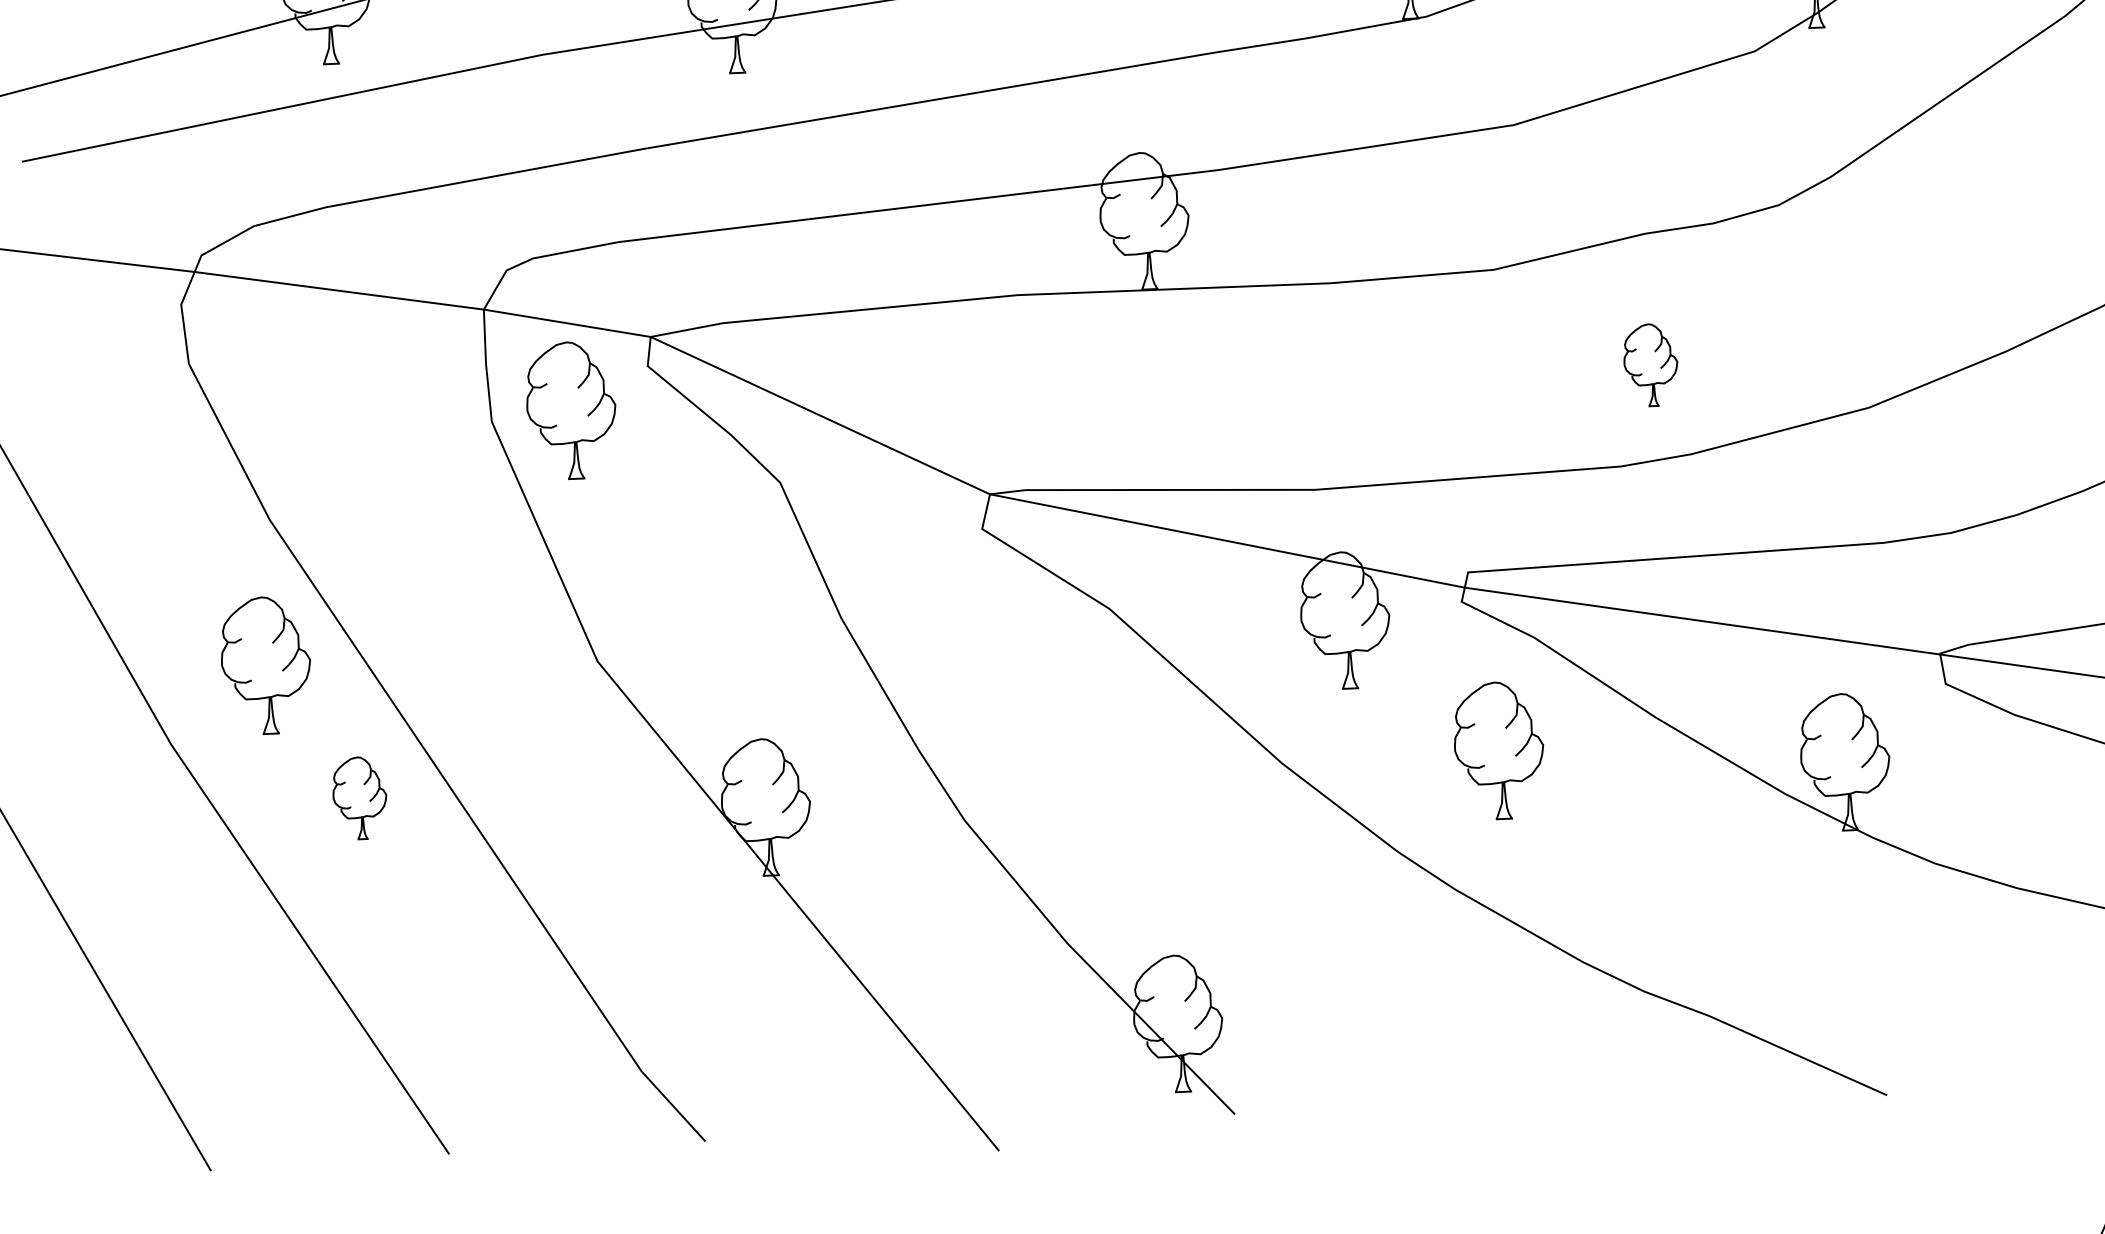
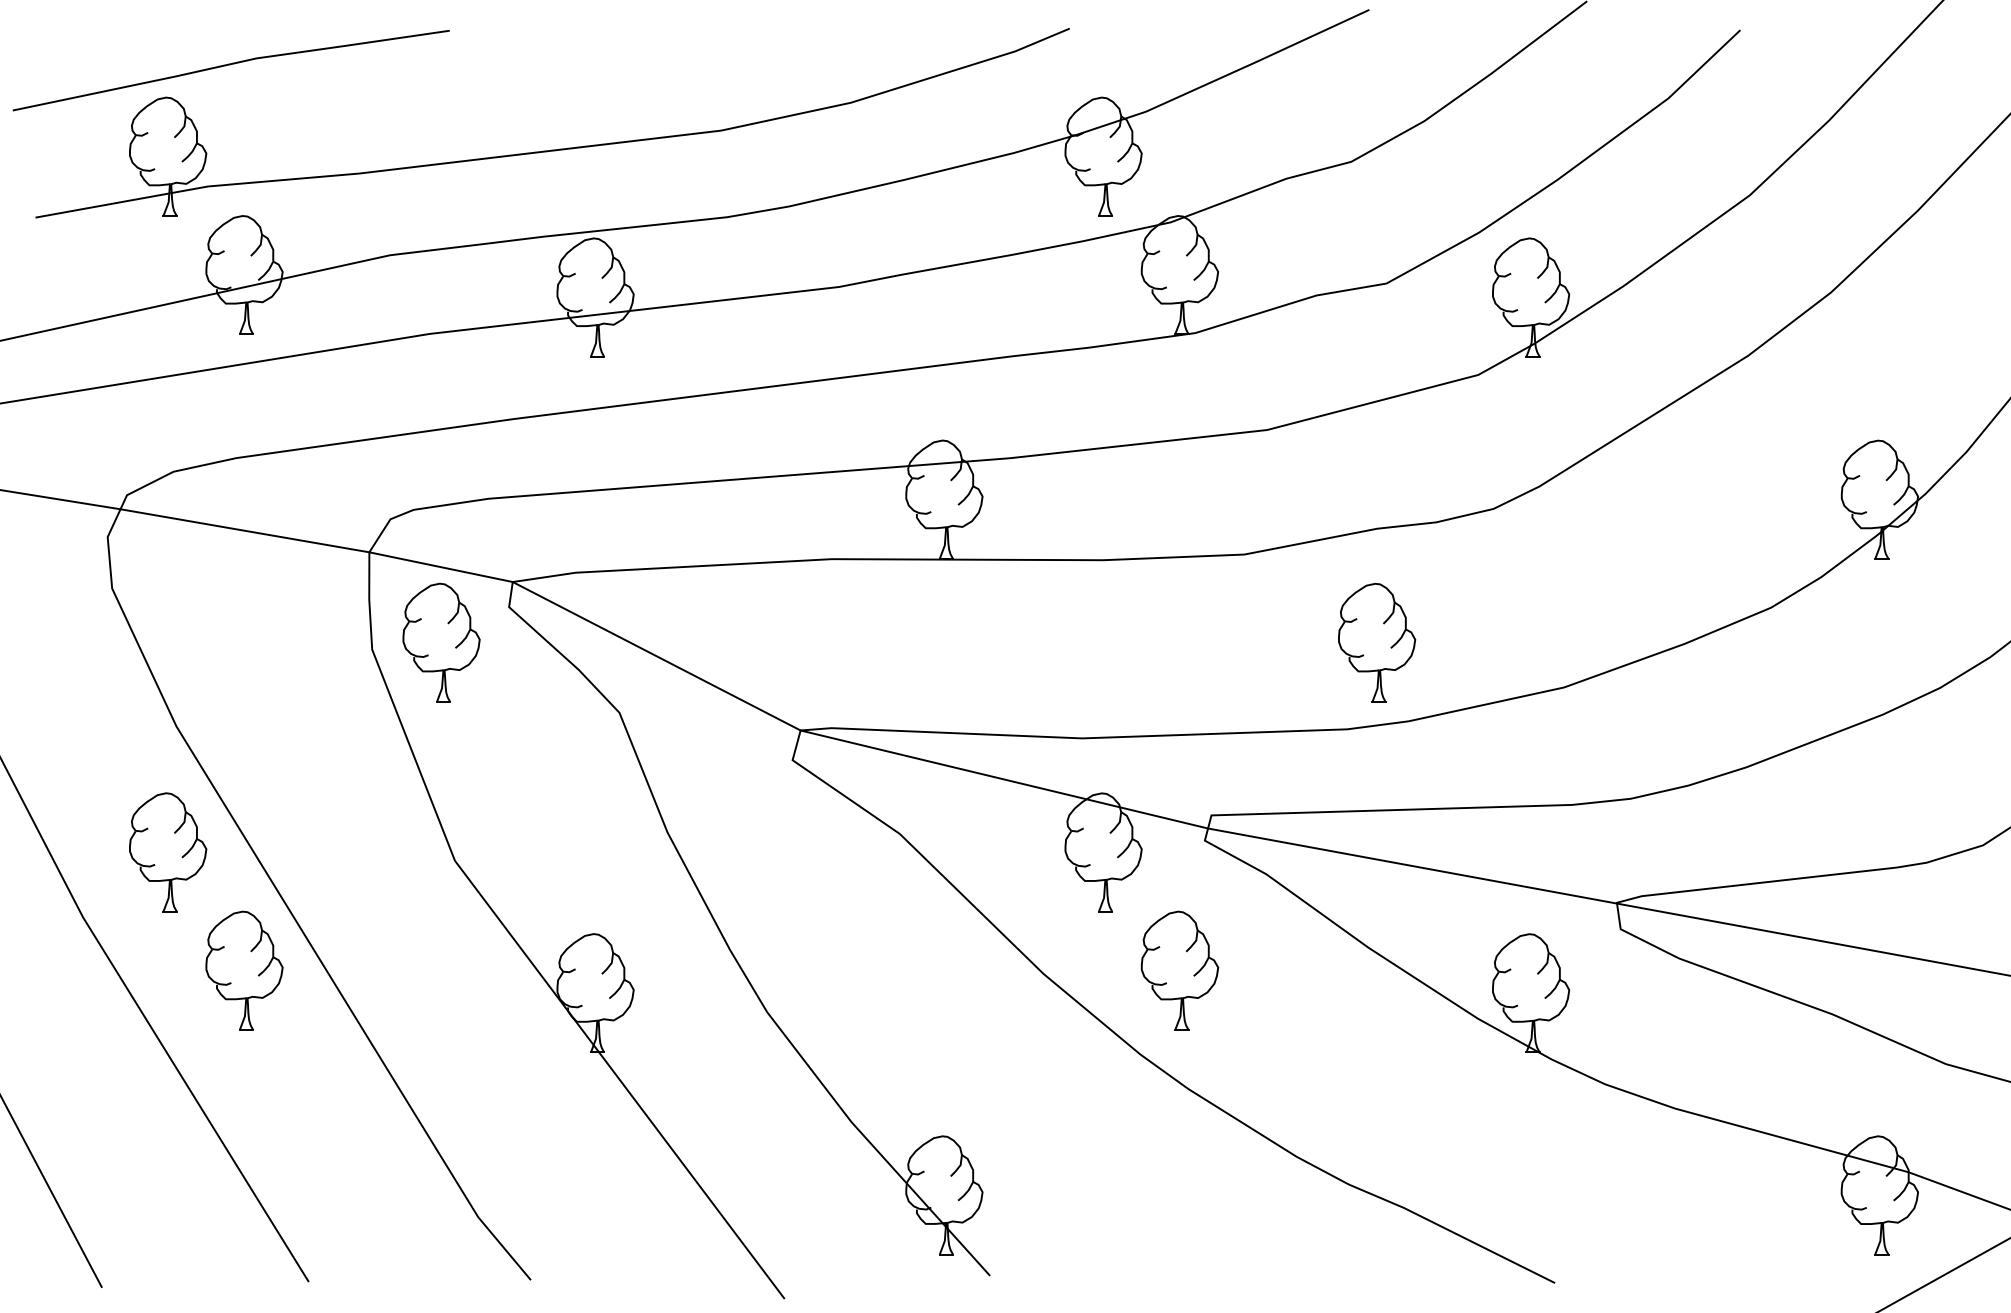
part: (1651, 364) -> (1377, 642), size x1.67
part: (1498, 750) -> (1179, 970), moved
part: (360, 798) -> (244, 970), size x1.67

